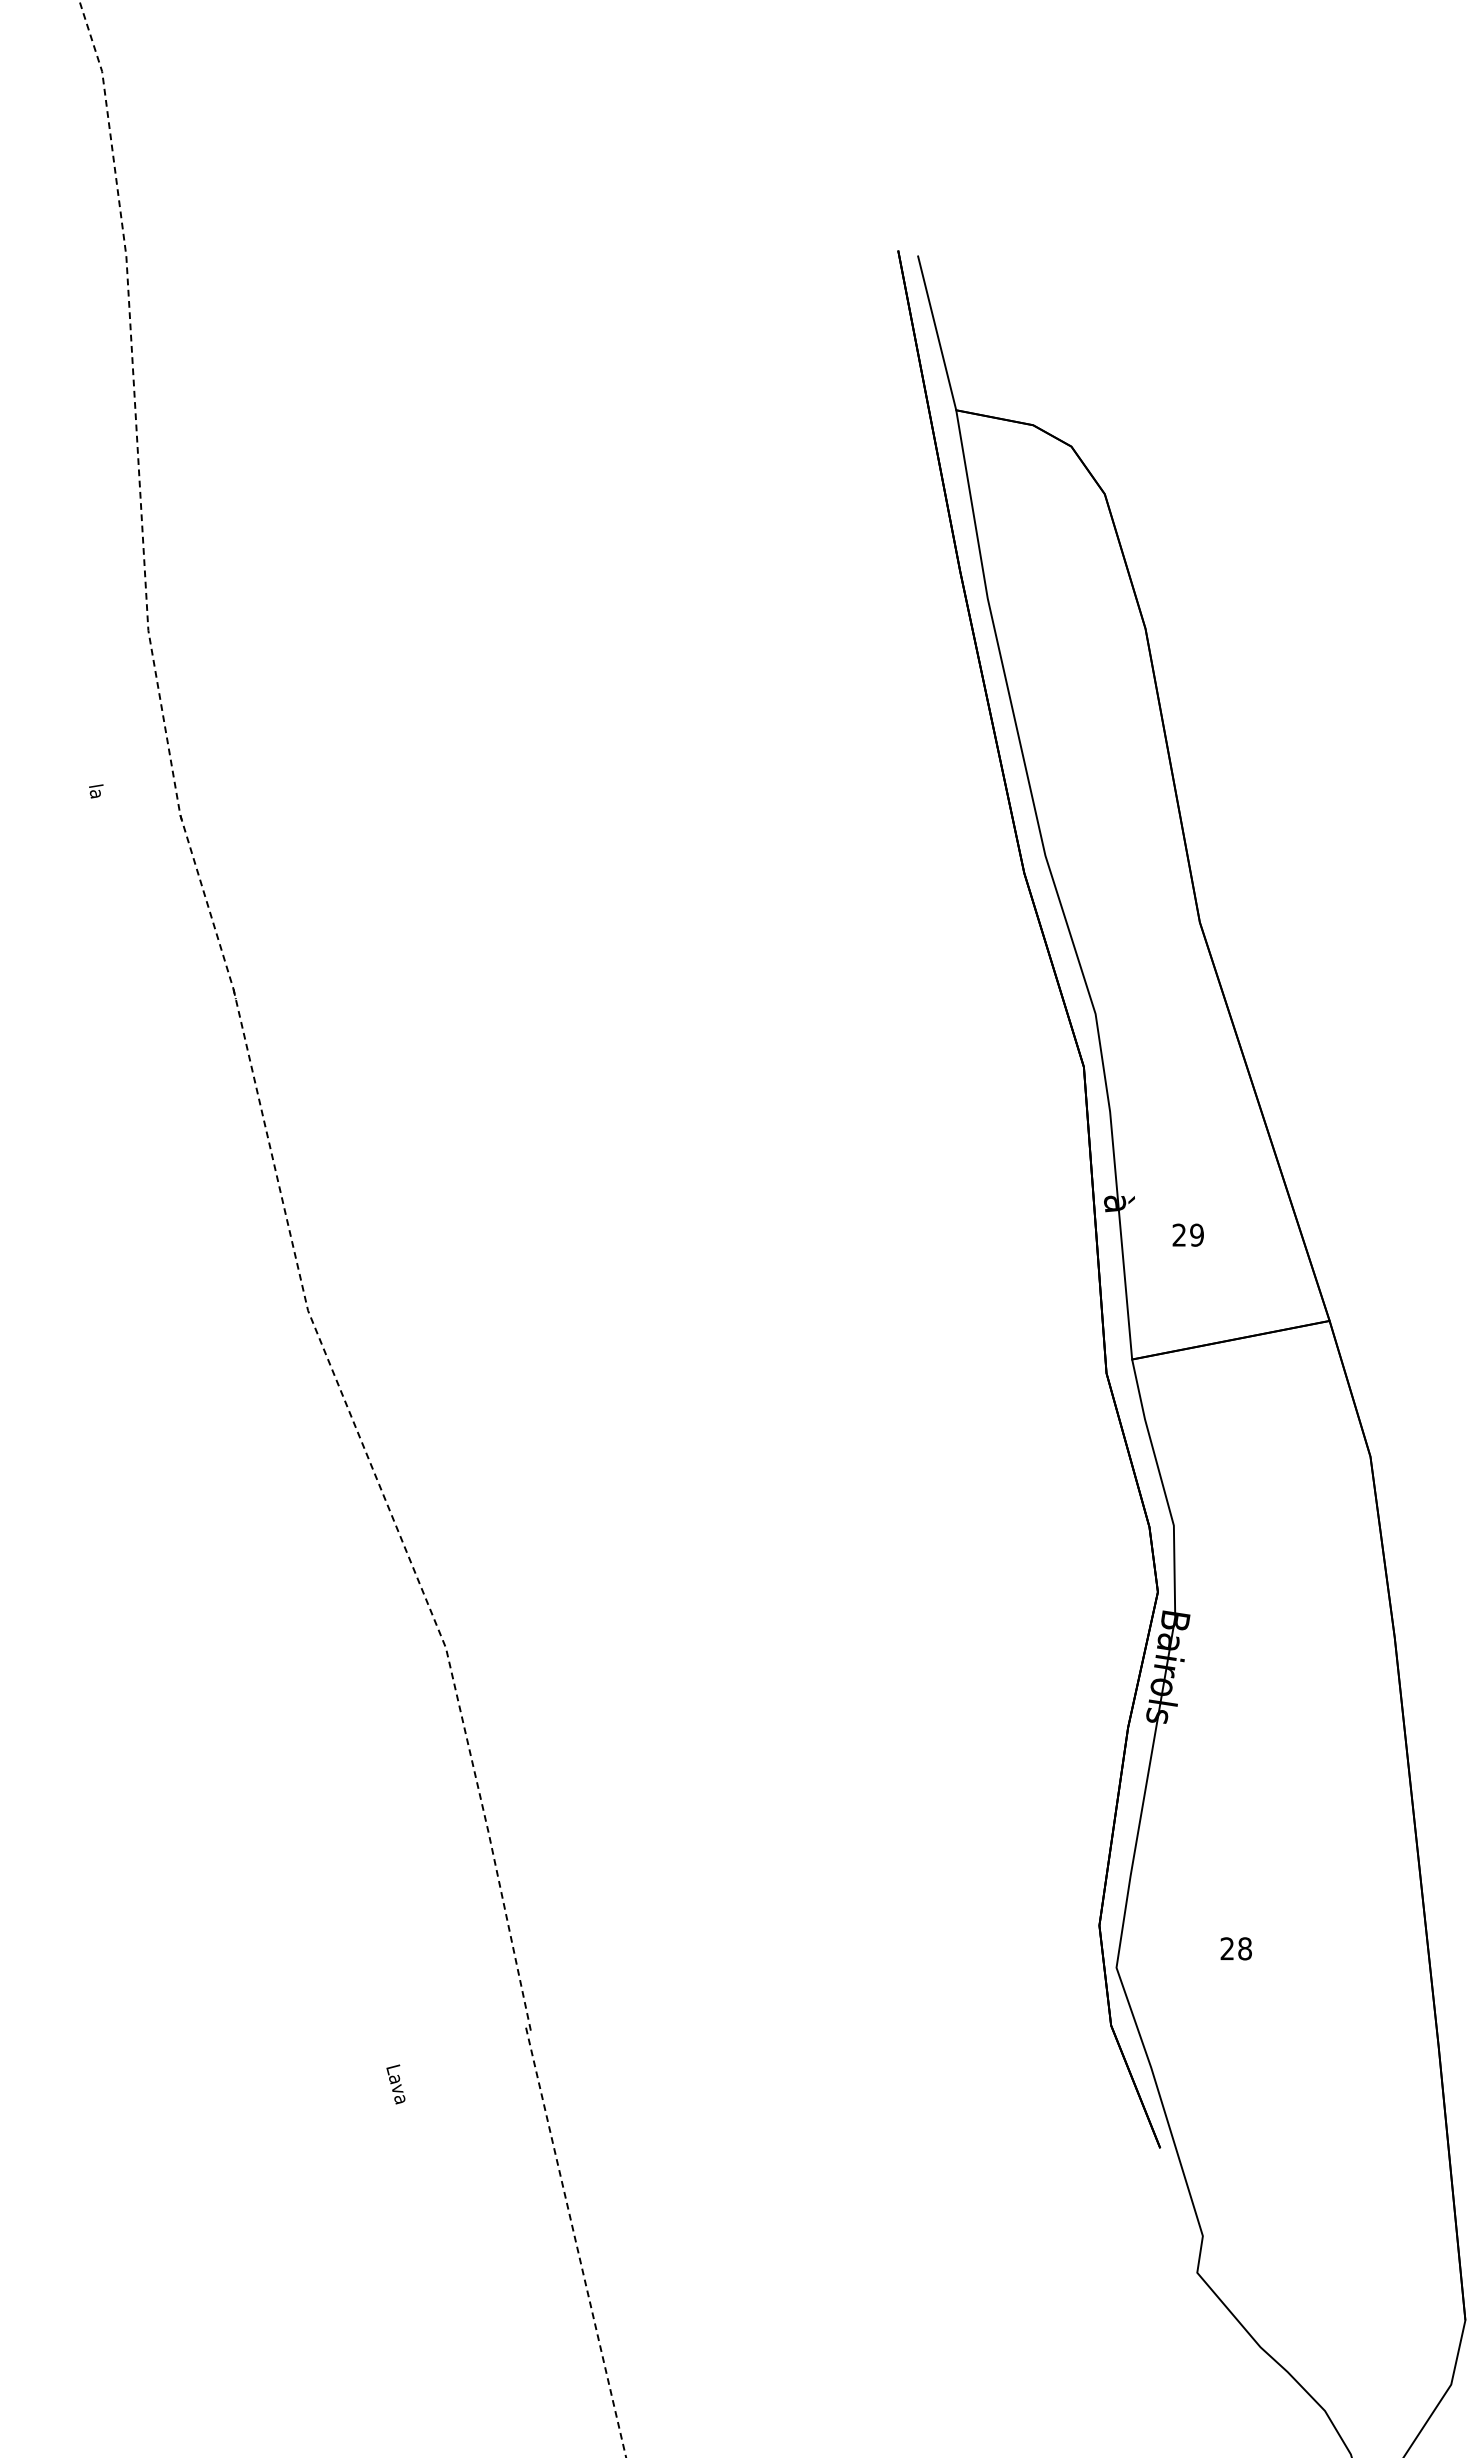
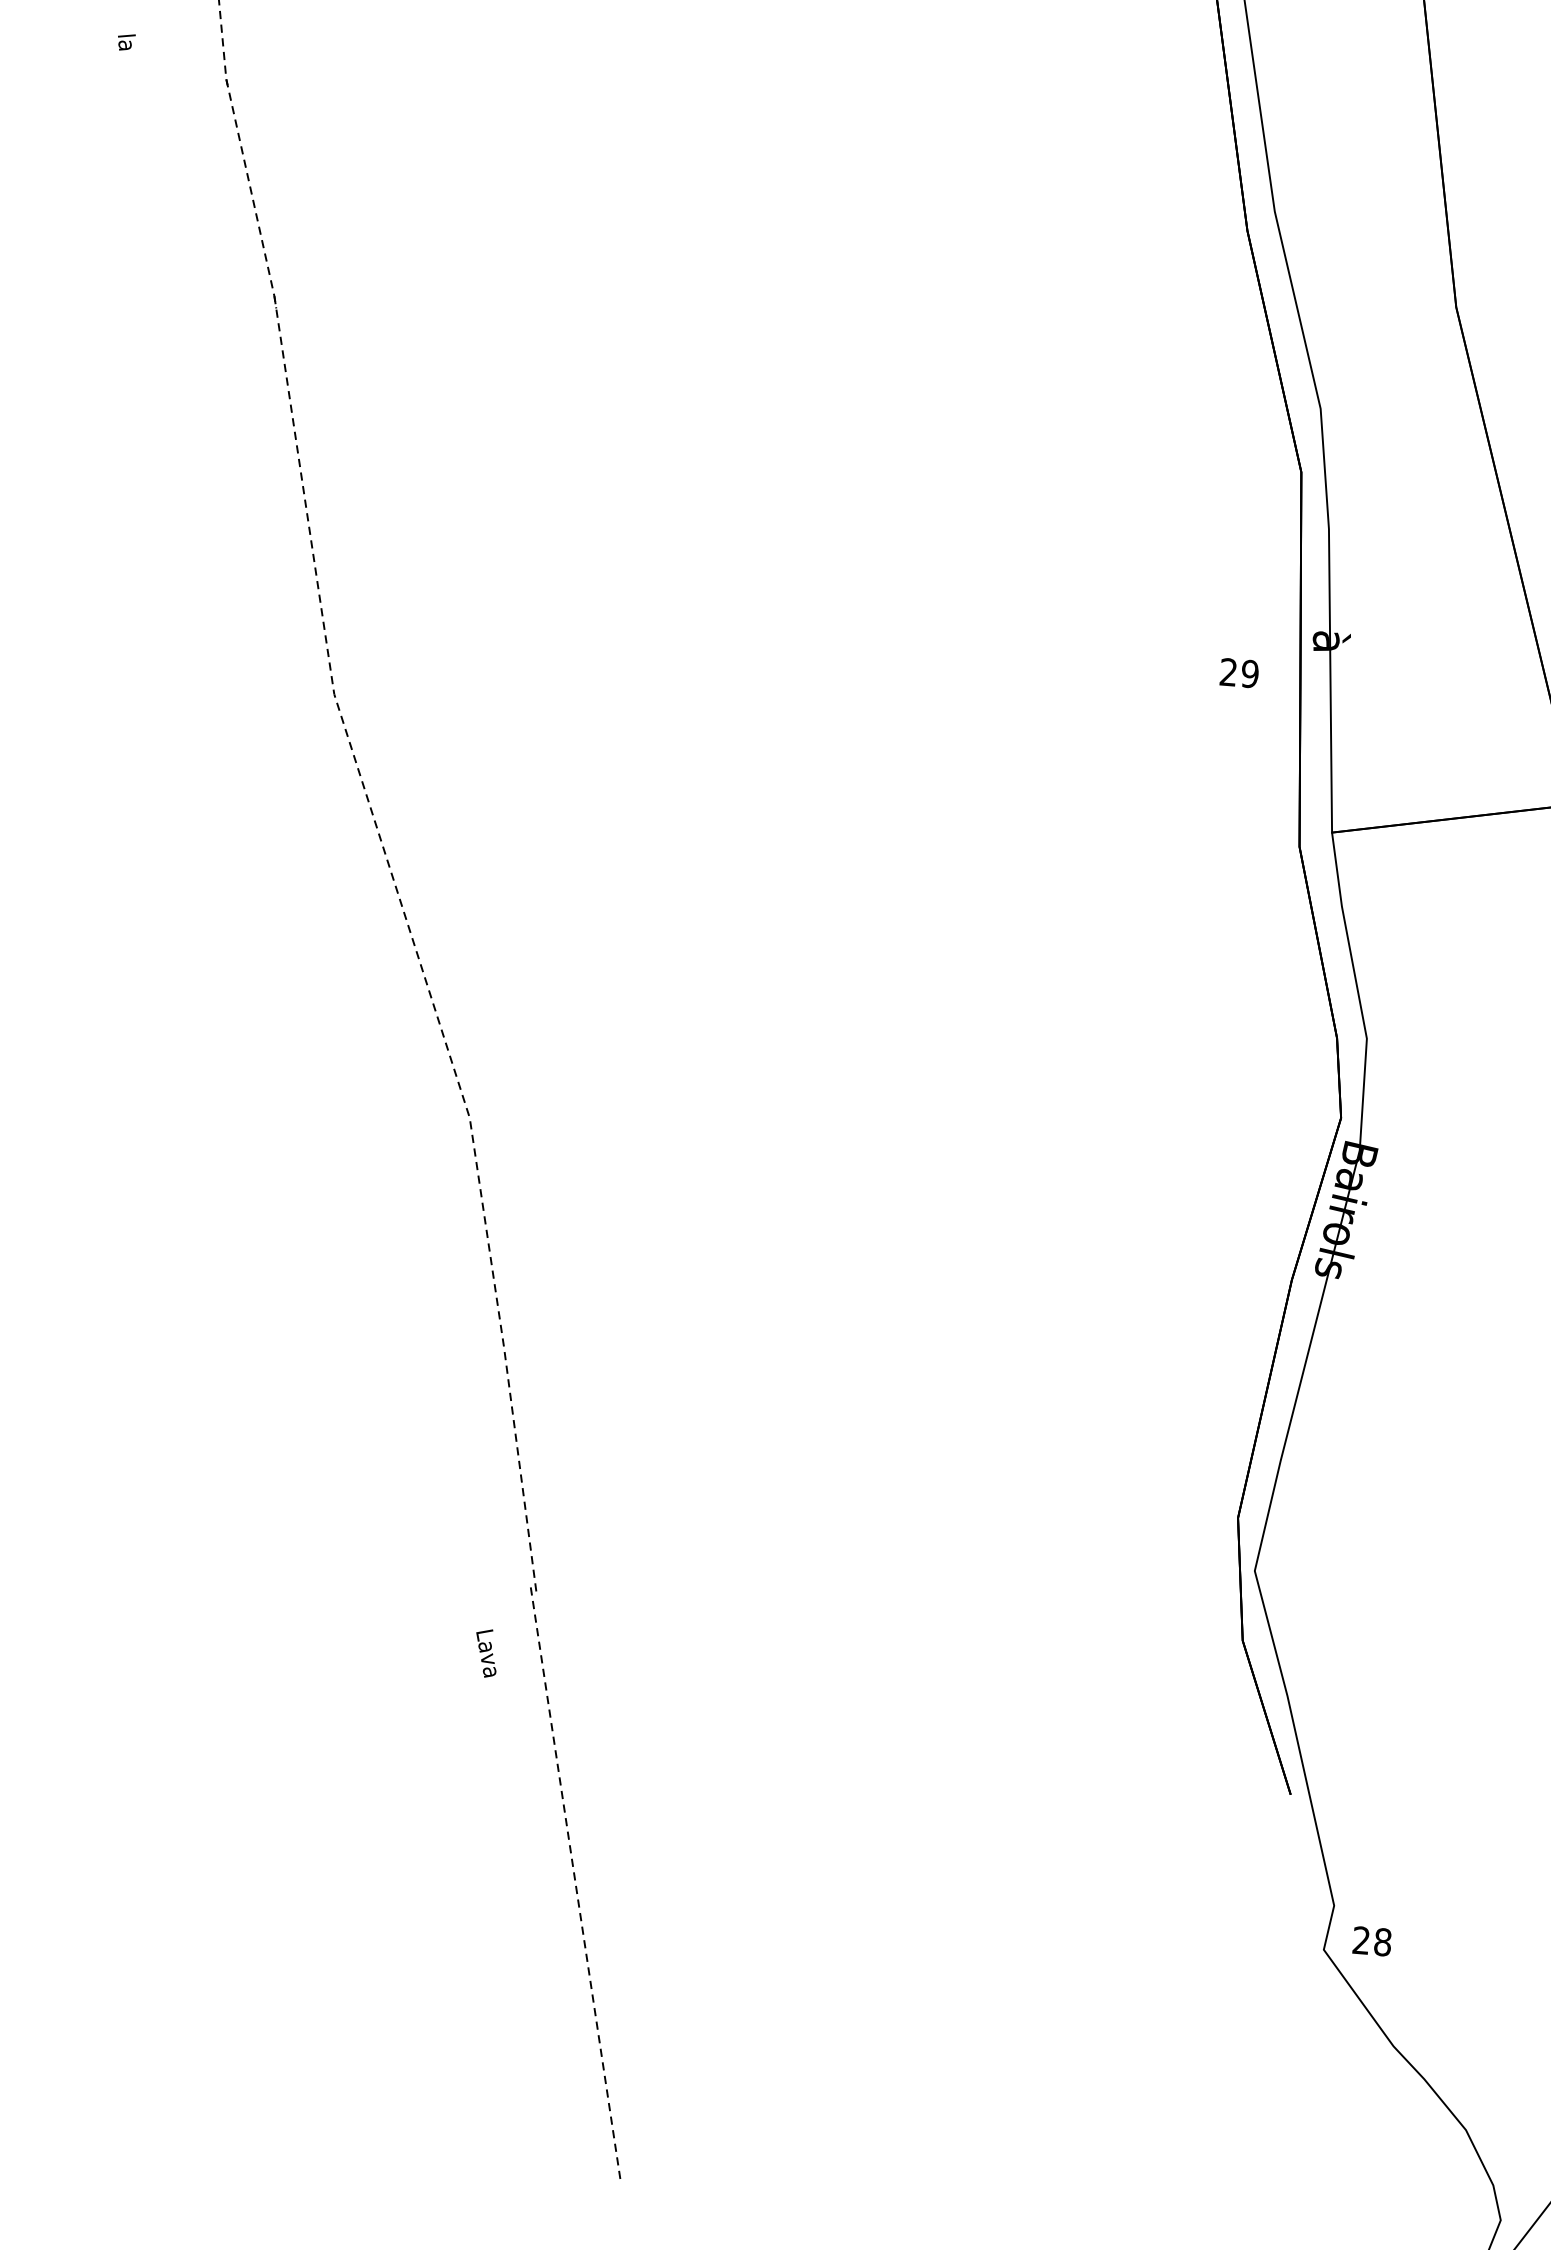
text: (1187, 1234) -> (1238, 672), moved
text: (1235, 1948) -> (1371, 1940), moved
text: (395, 2084) -> (485, 1653), moved

